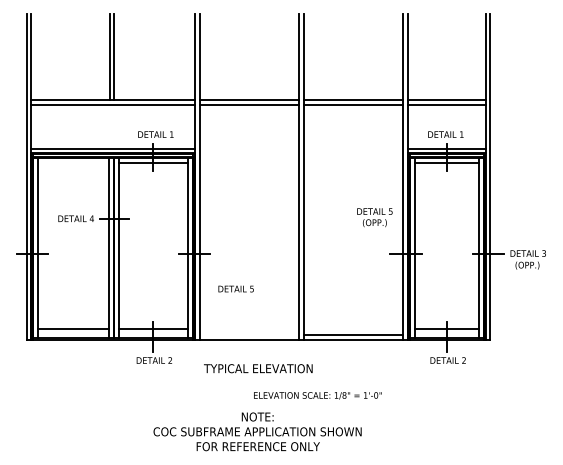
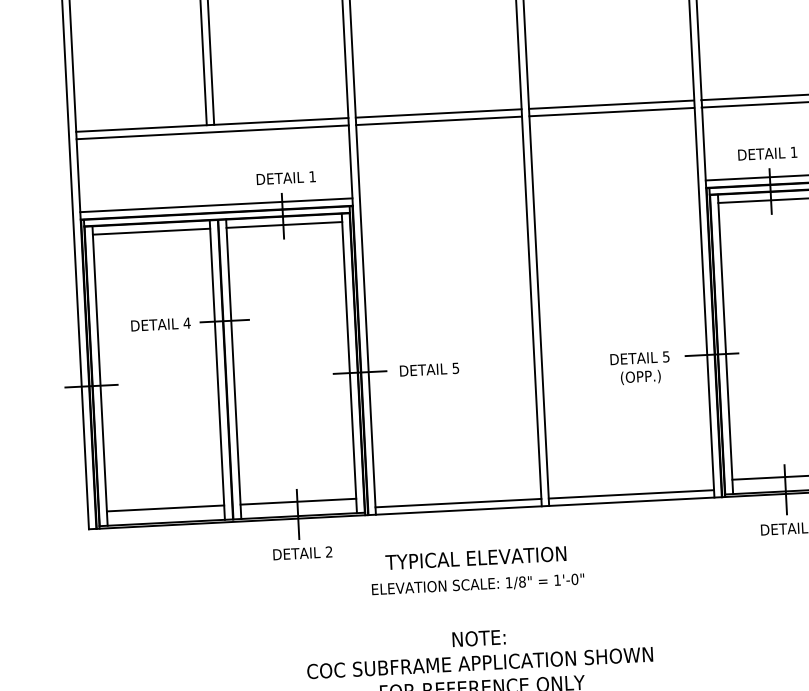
line: (73, 162) -> (151, 231), added
text: (374, 217) -> (639, 368), moved
text: (235, 288) -> (428, 368), moved
line: (249, 335) -> (458, 503), added
text: (317, 395) -> (477, 584), moved

